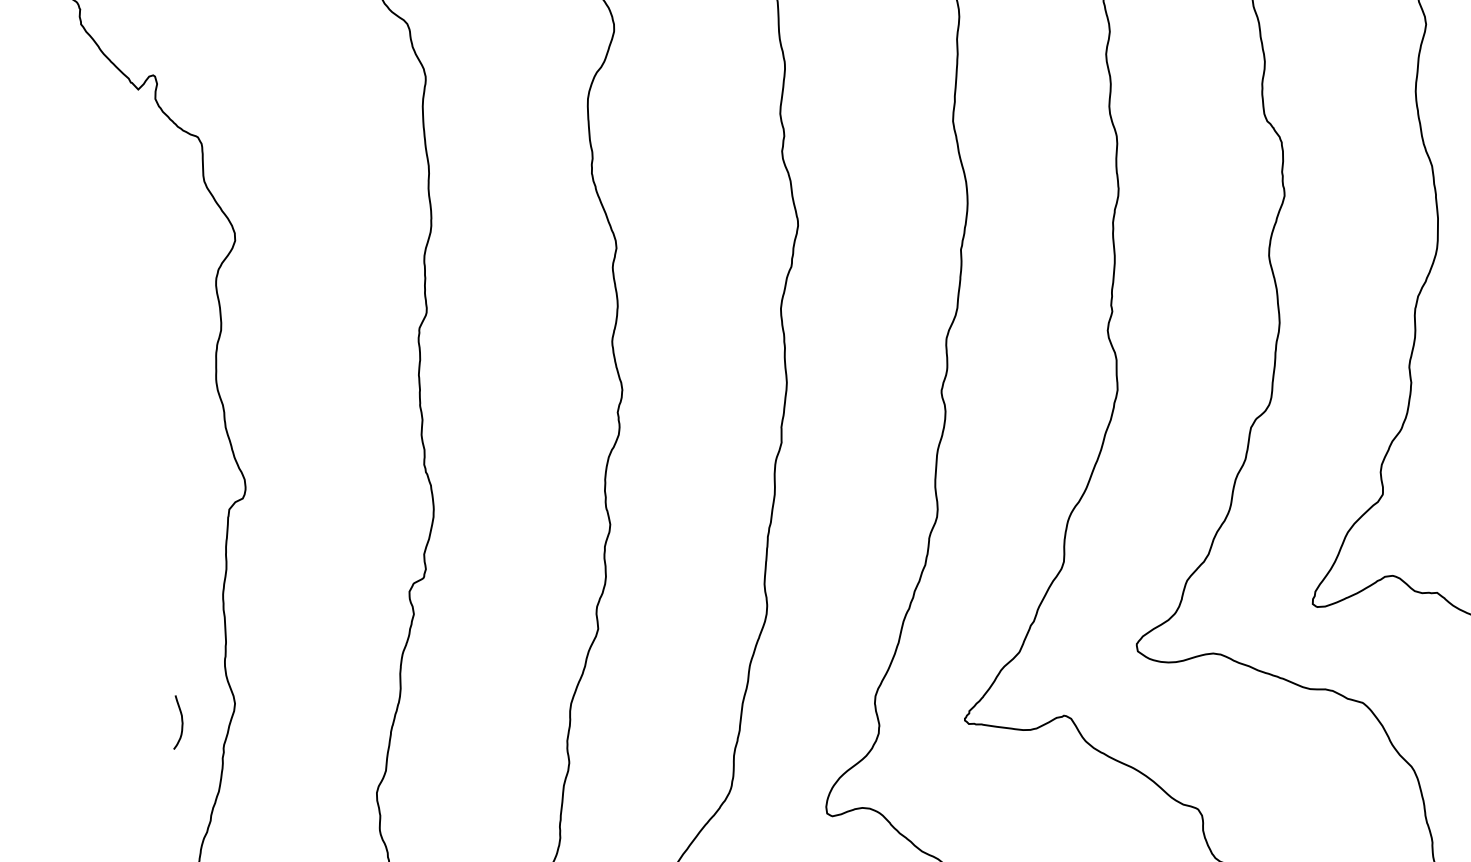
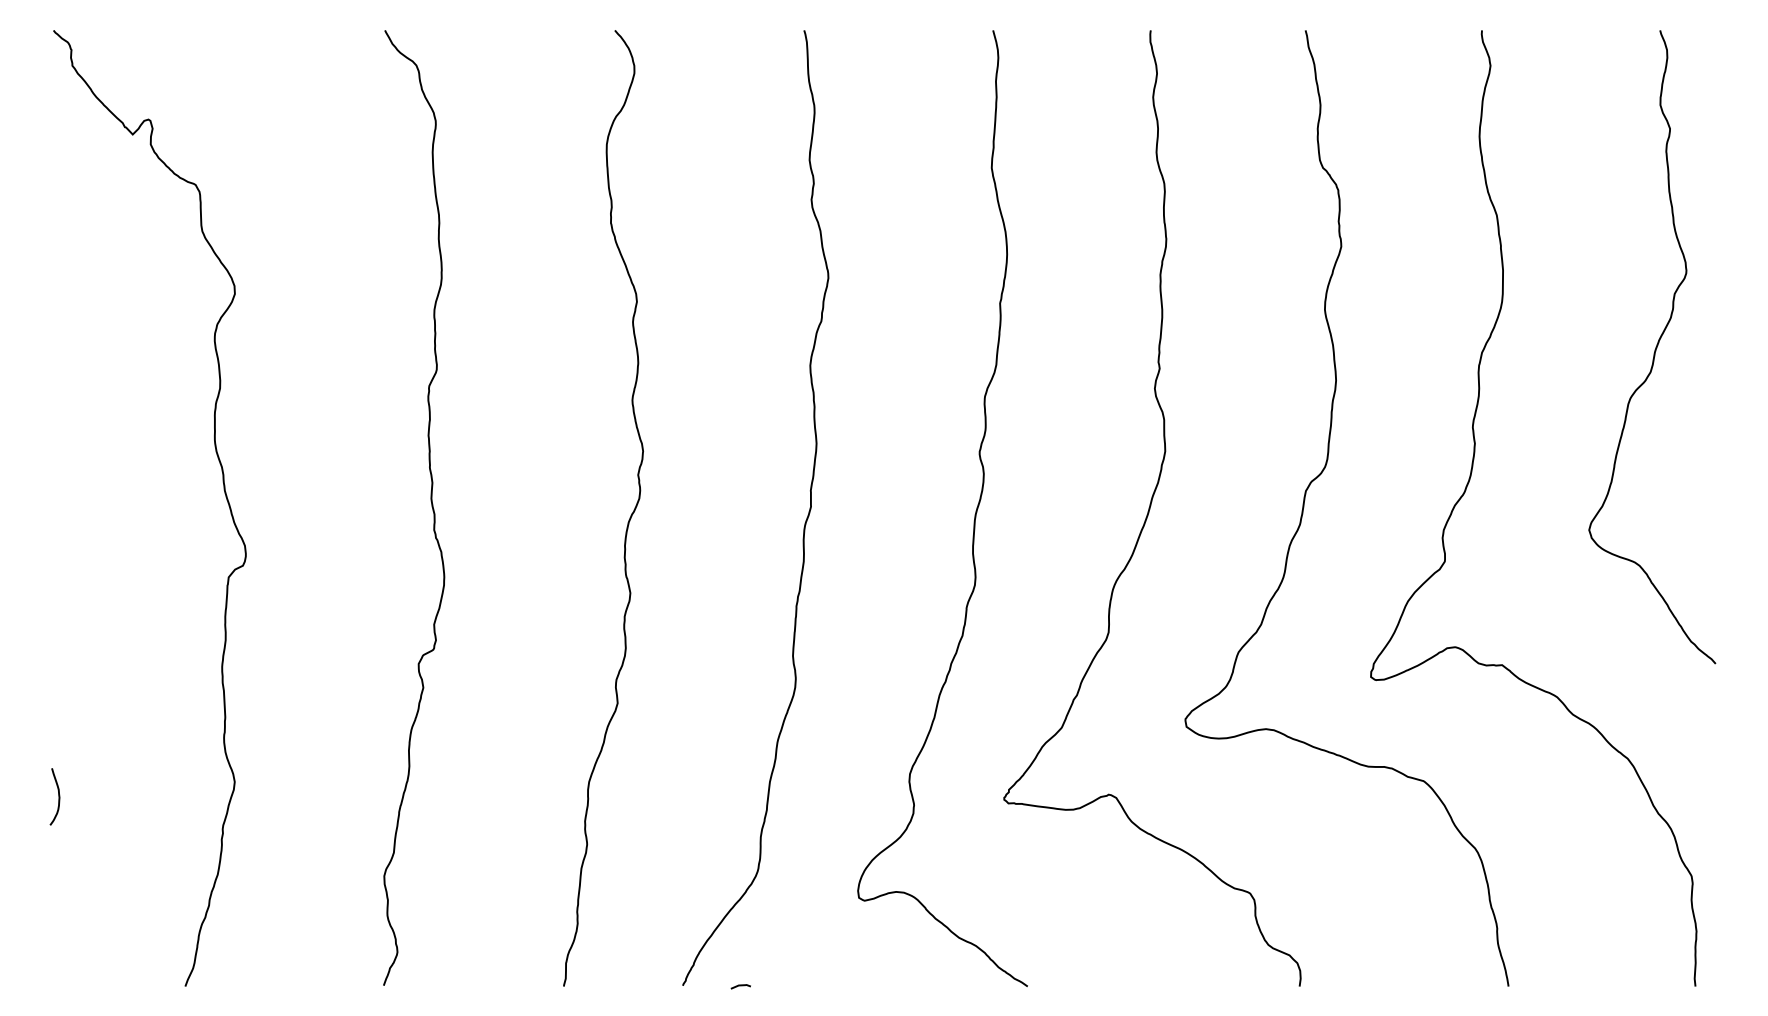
curve: (181, 722) -> (58, 796), moved

